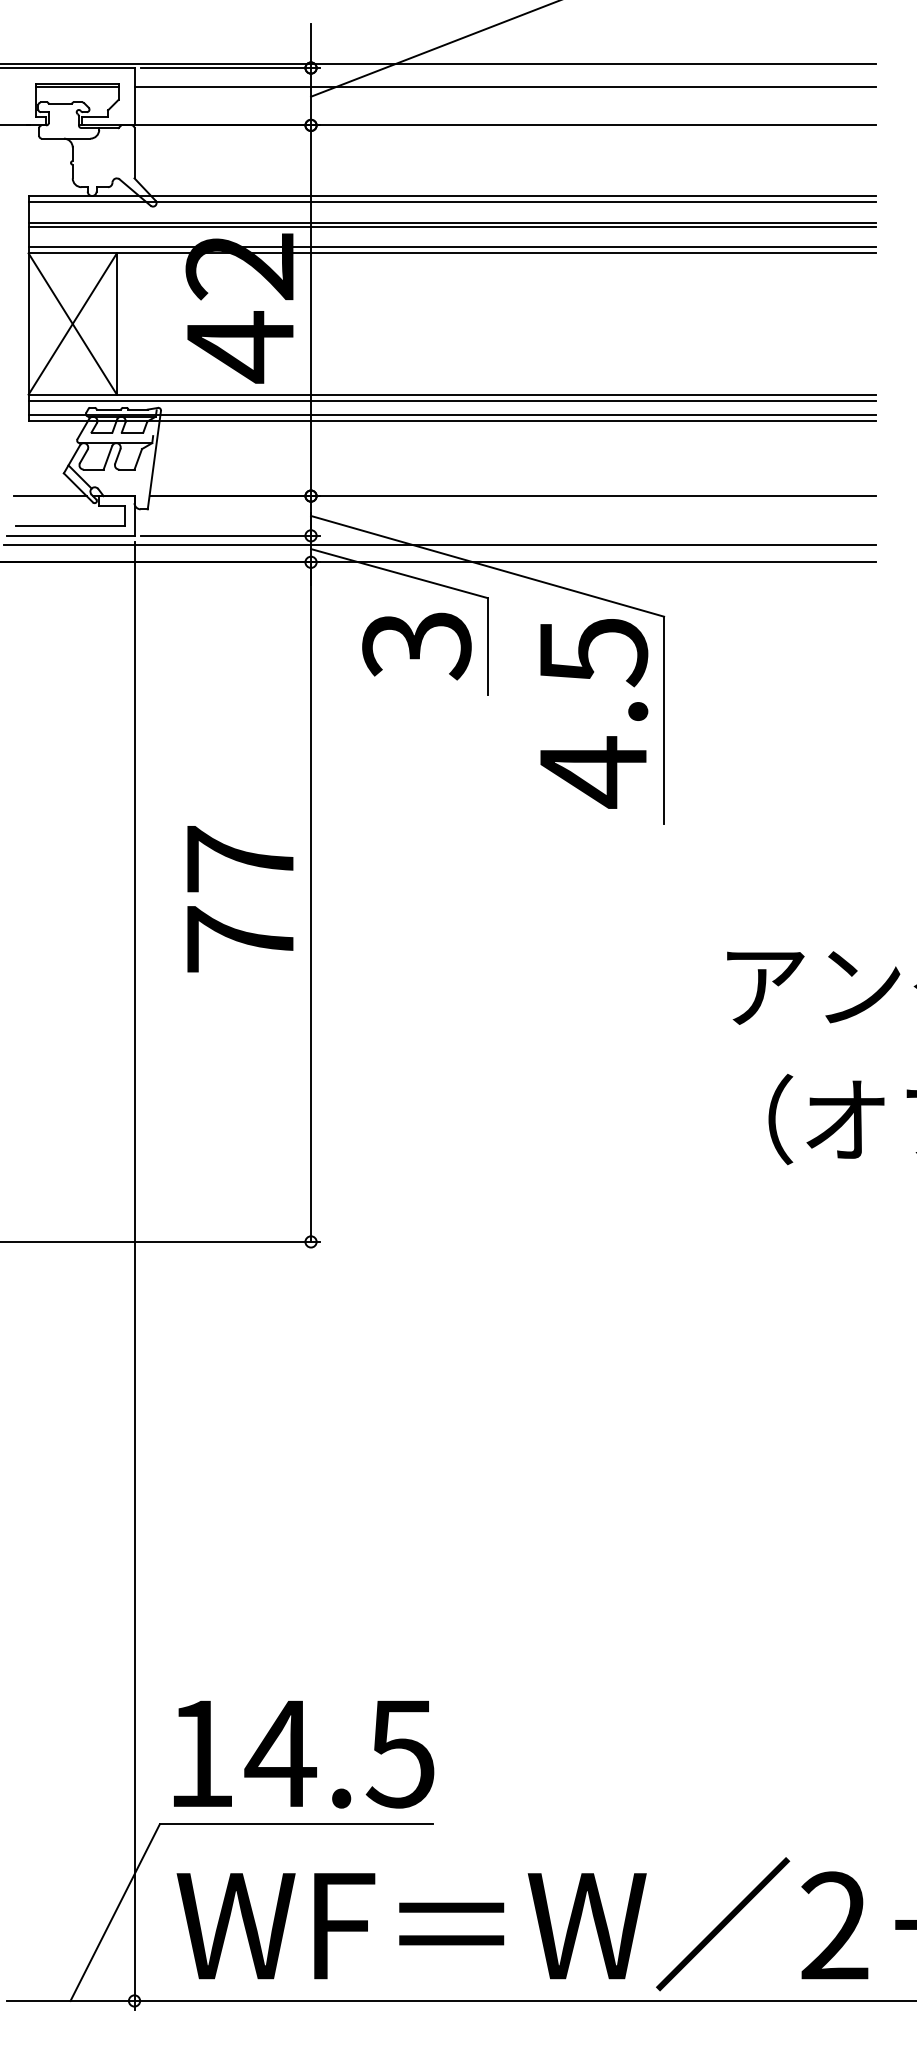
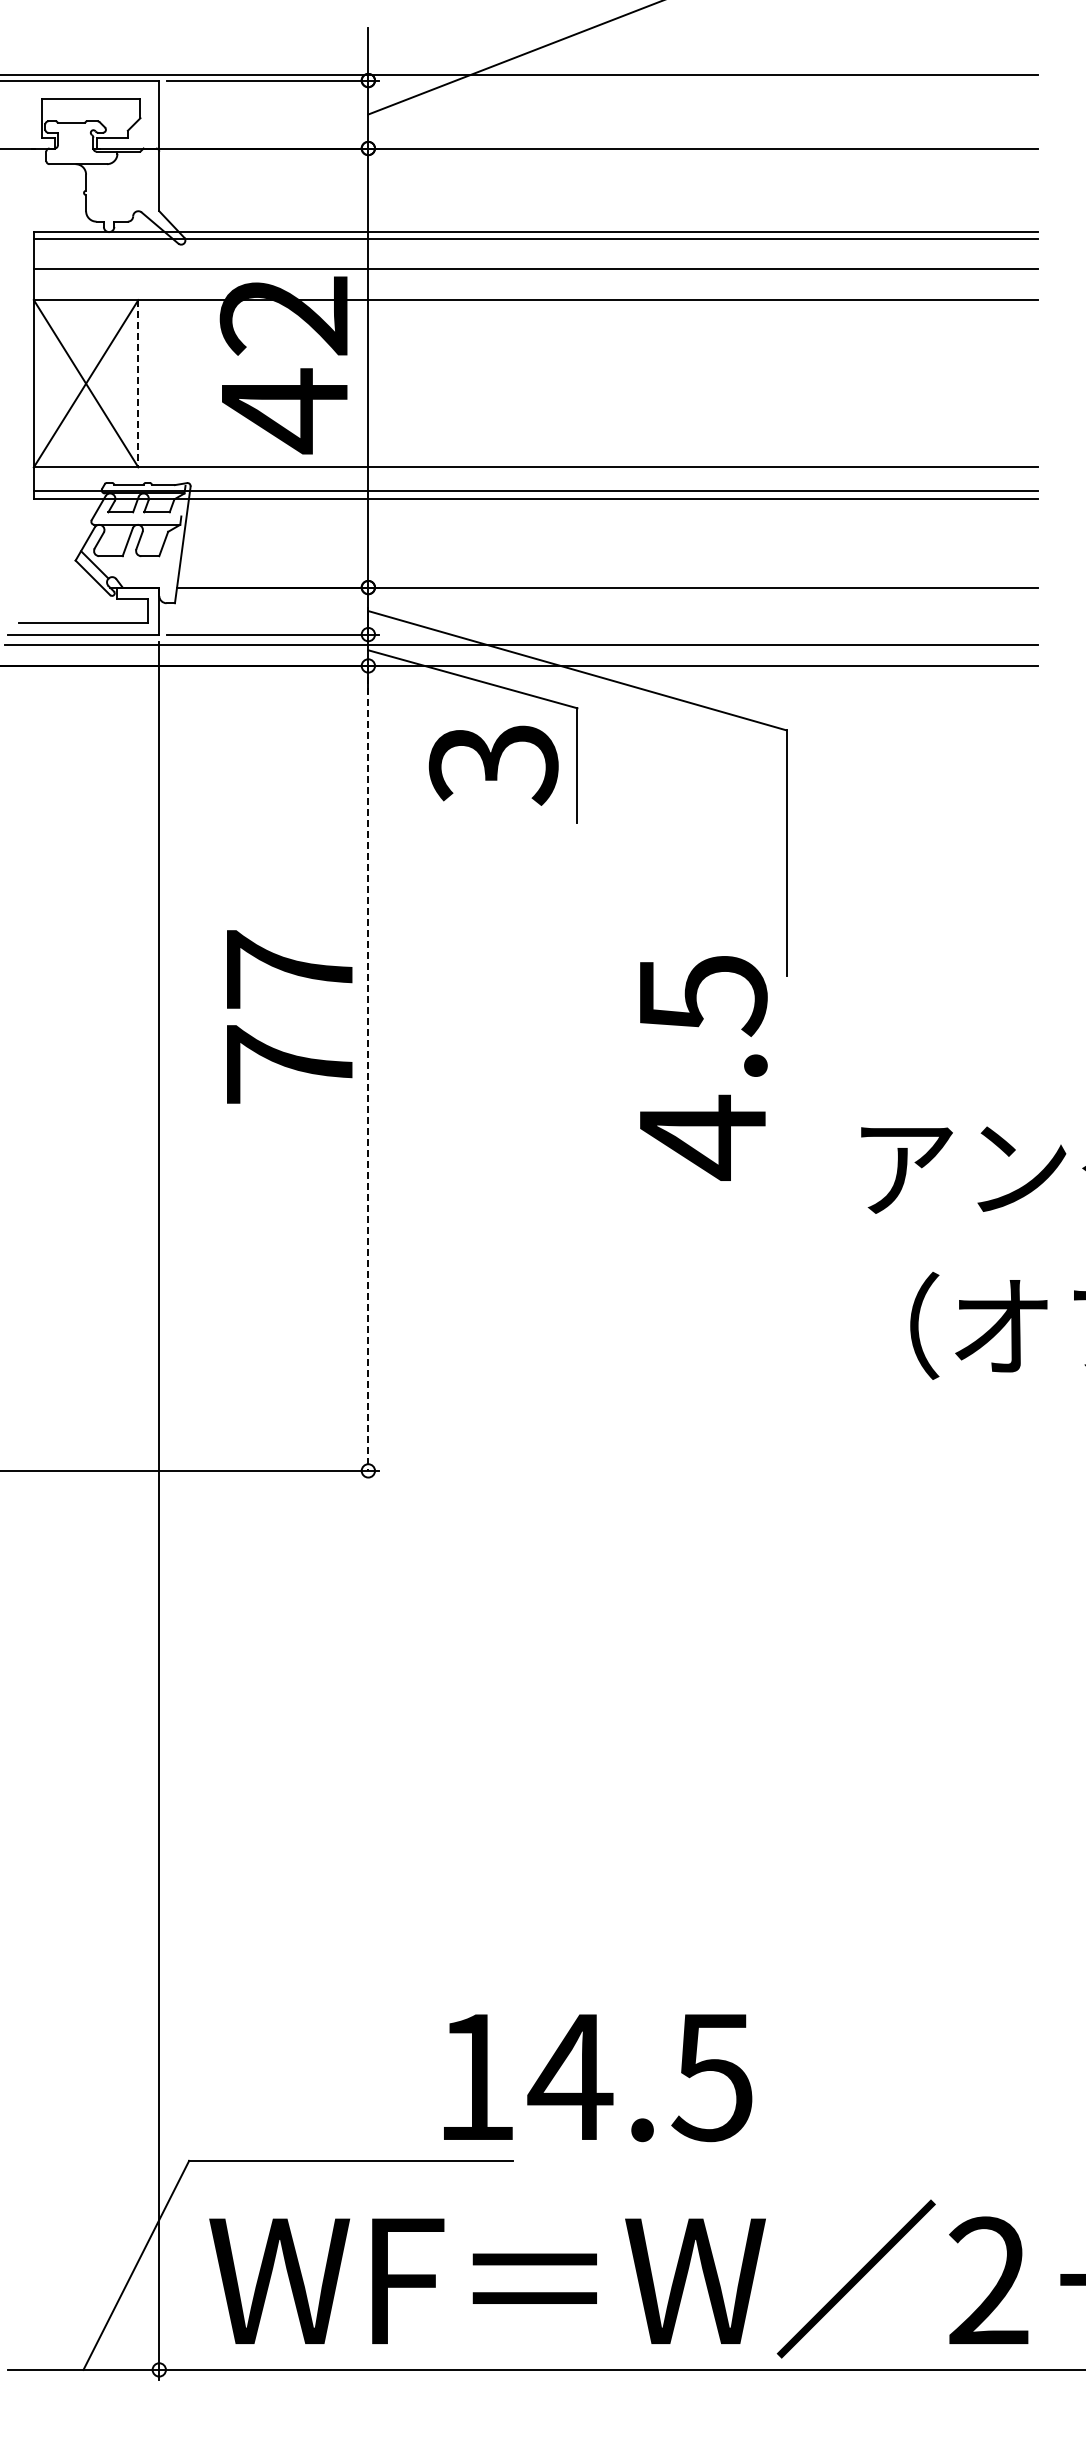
line: (77, 86) -> (91, 102), removed
line: (505, 86) -> (598, 102), removed
line: (452, 222) -> (535, 263), removed
line: (452, 247) -> (535, 292), removed
line: (116, 323) -> (138, 383), solid -> dashed
line: (452, 400) -> (535, 474), removed
line: (50, 496) -> (59, 587), removed
text: (594, 713) -> (703, 1068), moved
text: (240, 898) -> (289, 1016), moved
line: (311, 902) -> (368, 1068), solid -> dashed
text: (304, 1754) -> (598, 2078), moved

